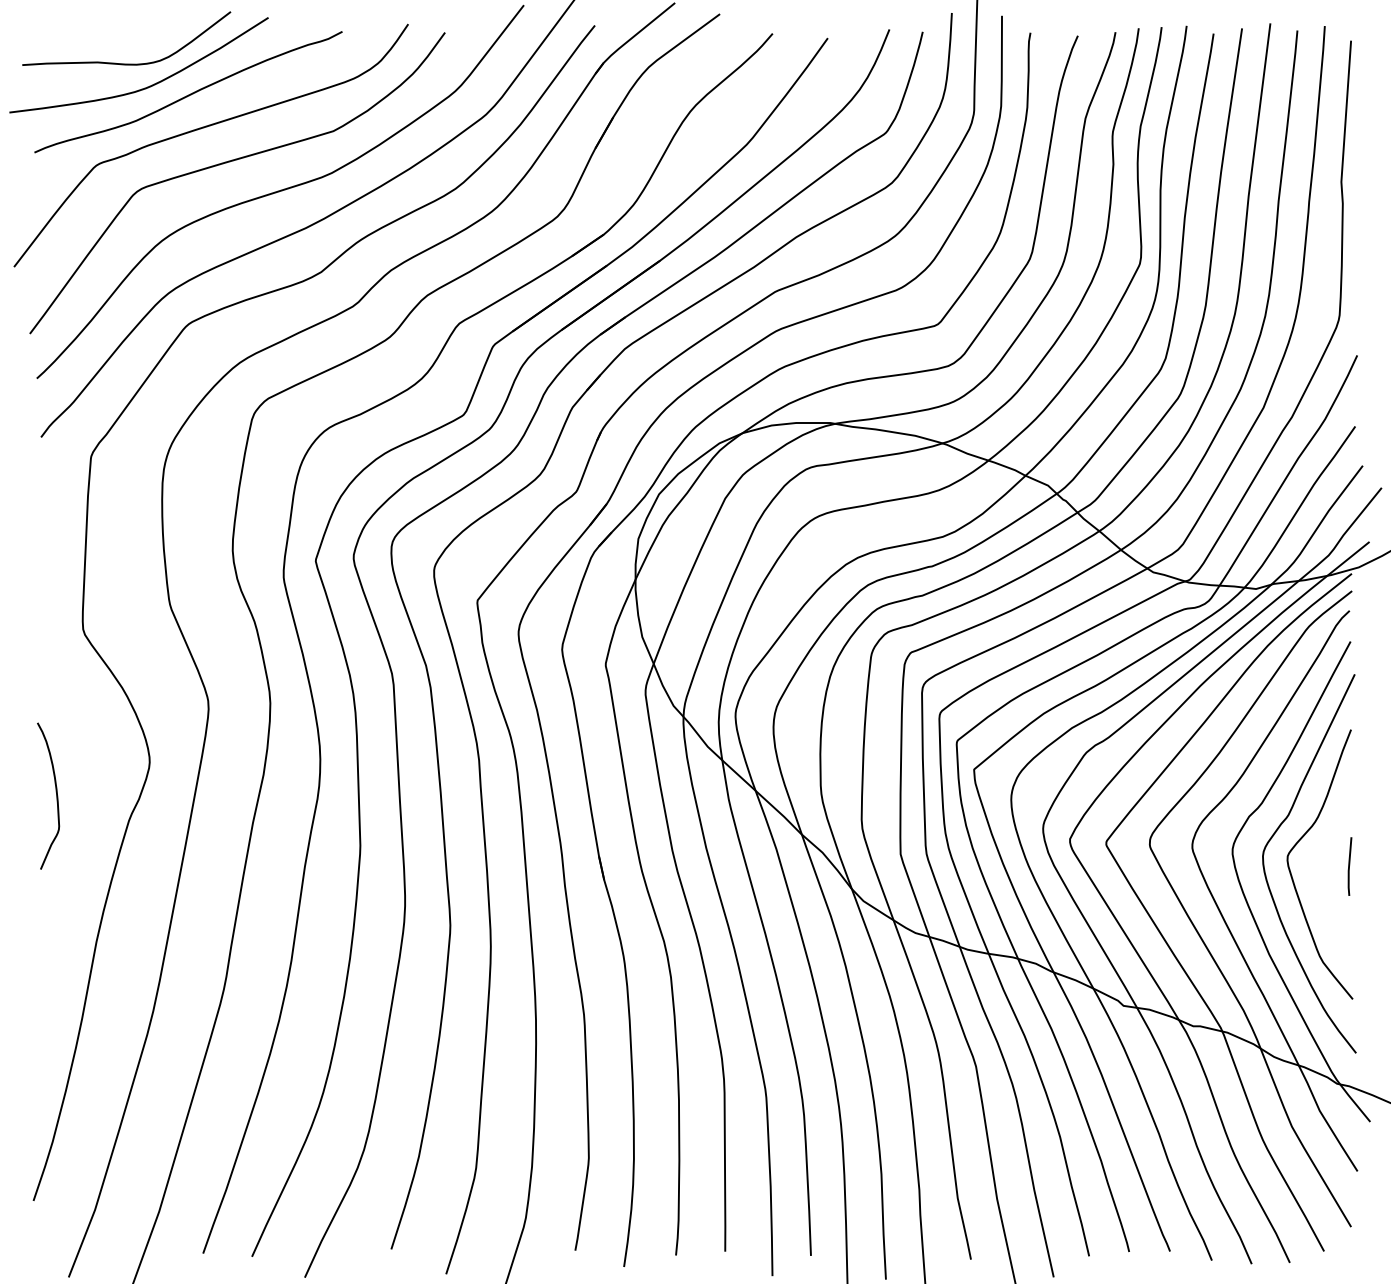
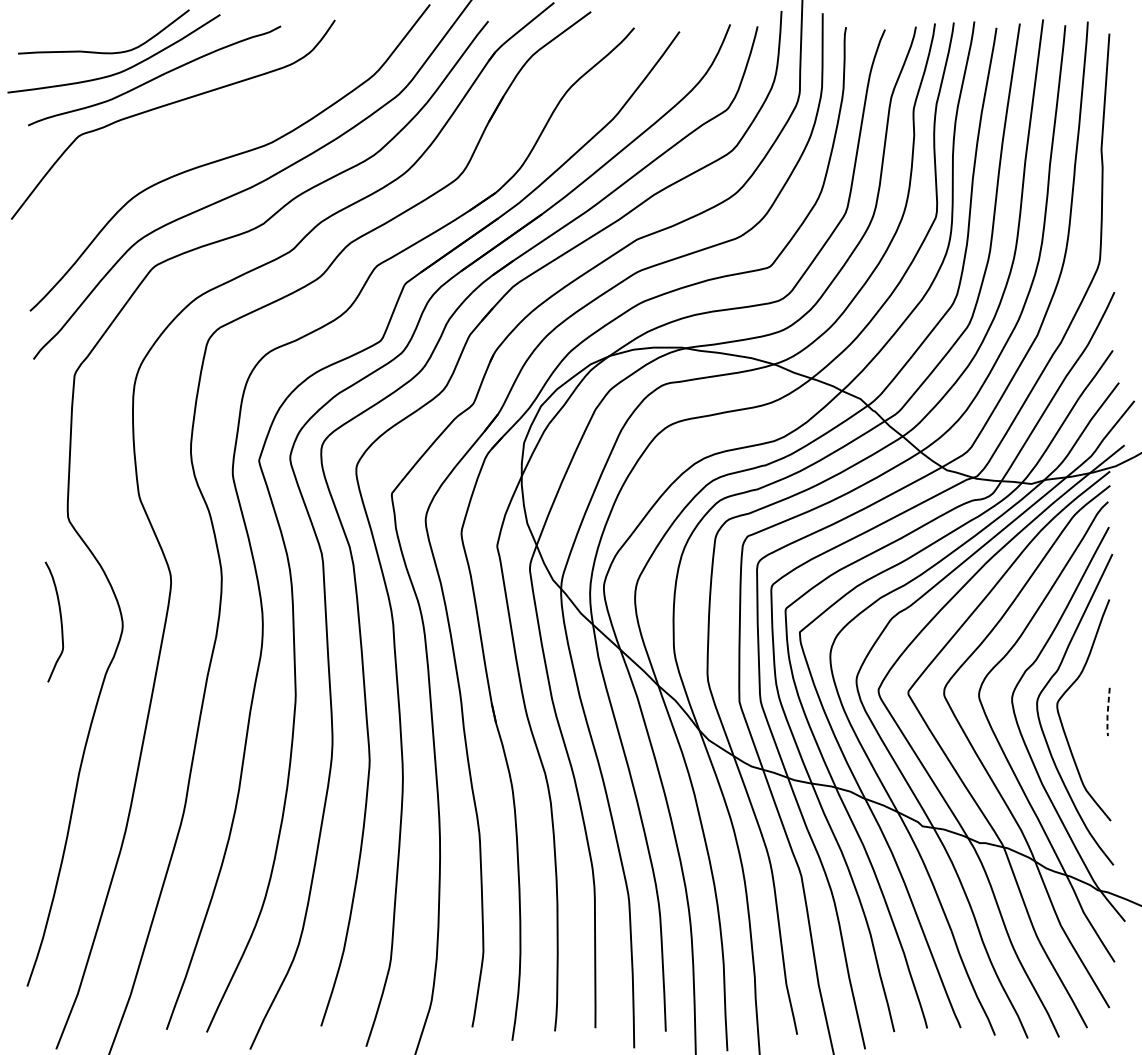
curve: (230, 162) -> (189, 133), removed
curve: (56, 795) -> (60, 621), moved
line: (1348, 867) -> (1107, 712), solid -> dashed

